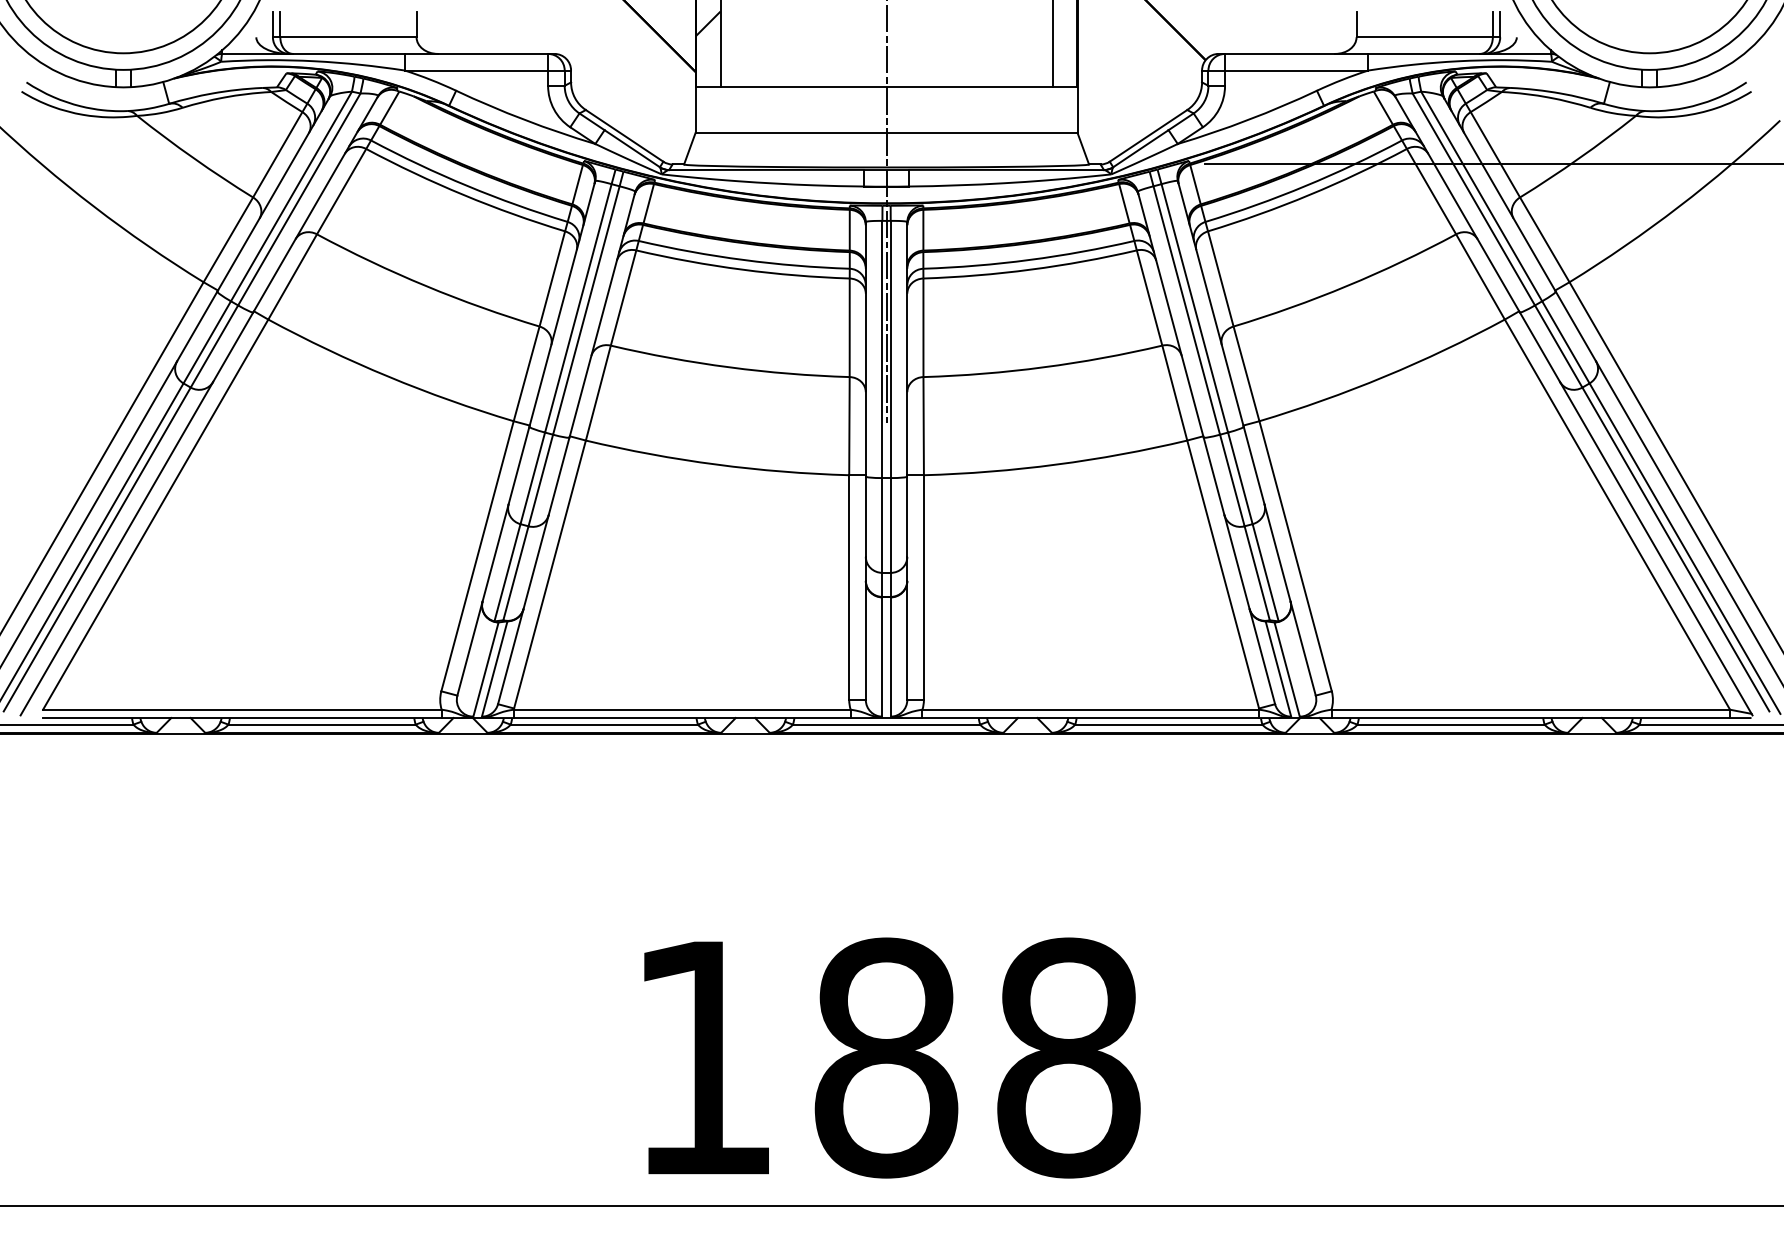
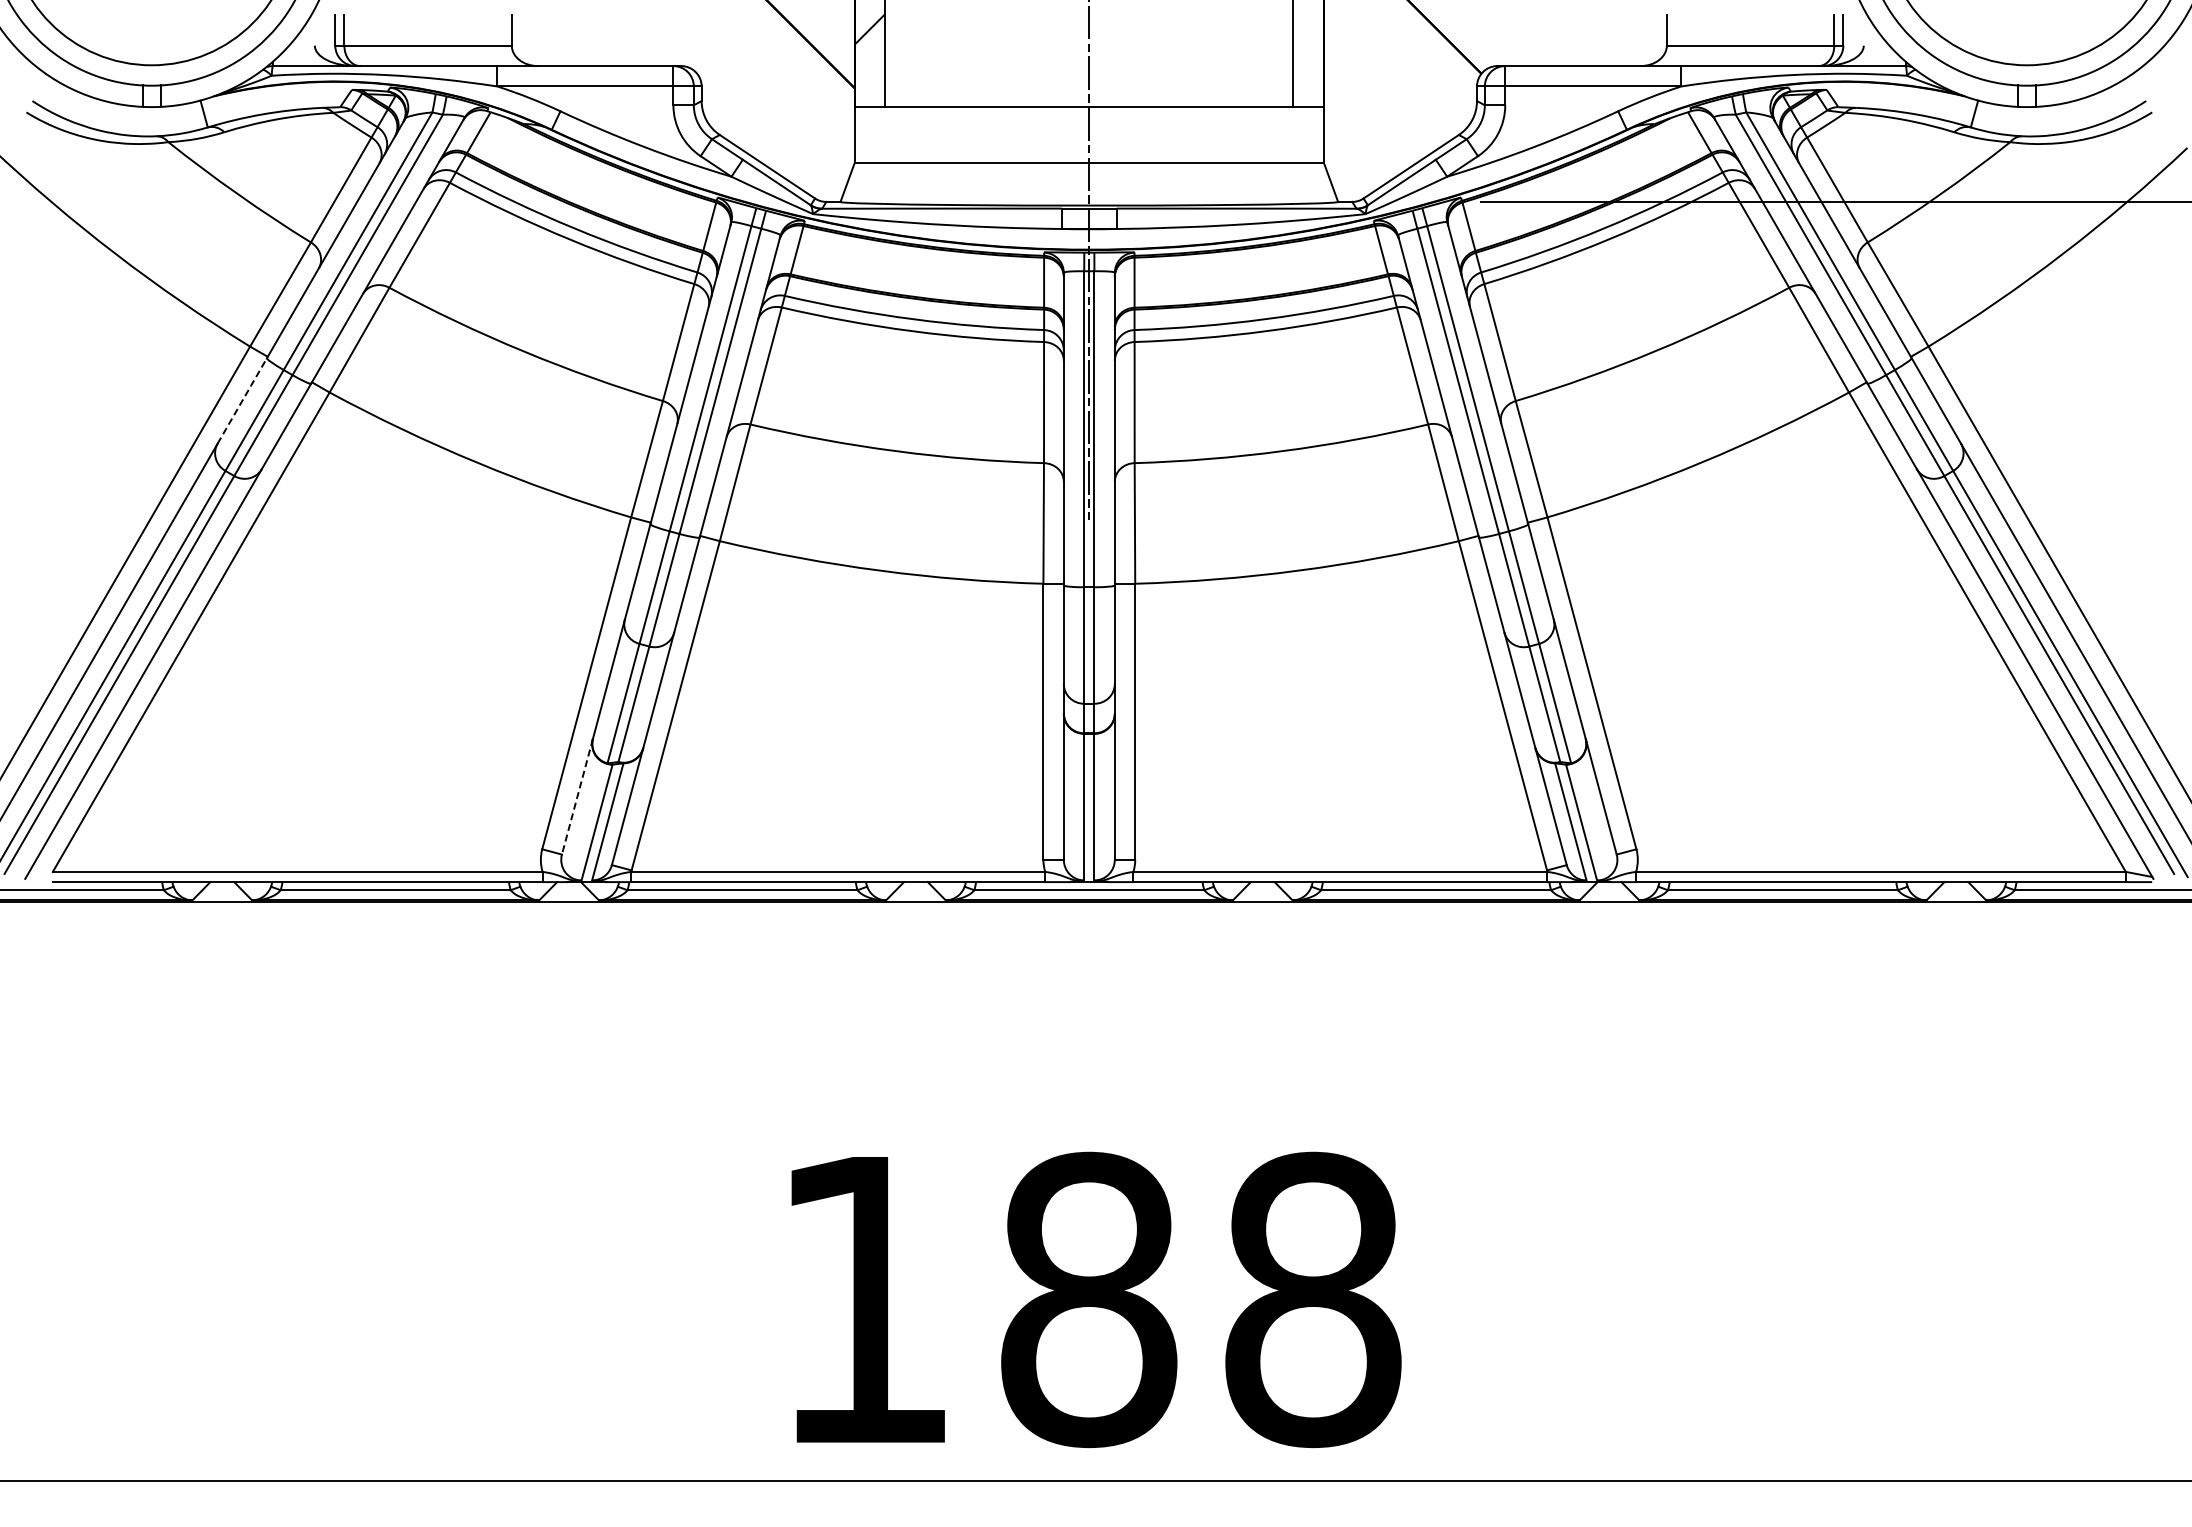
line: (197, 326) -> (242, 400), solid -> dashed
line: (470, 648) -> (577, 796), solid -> dashed

